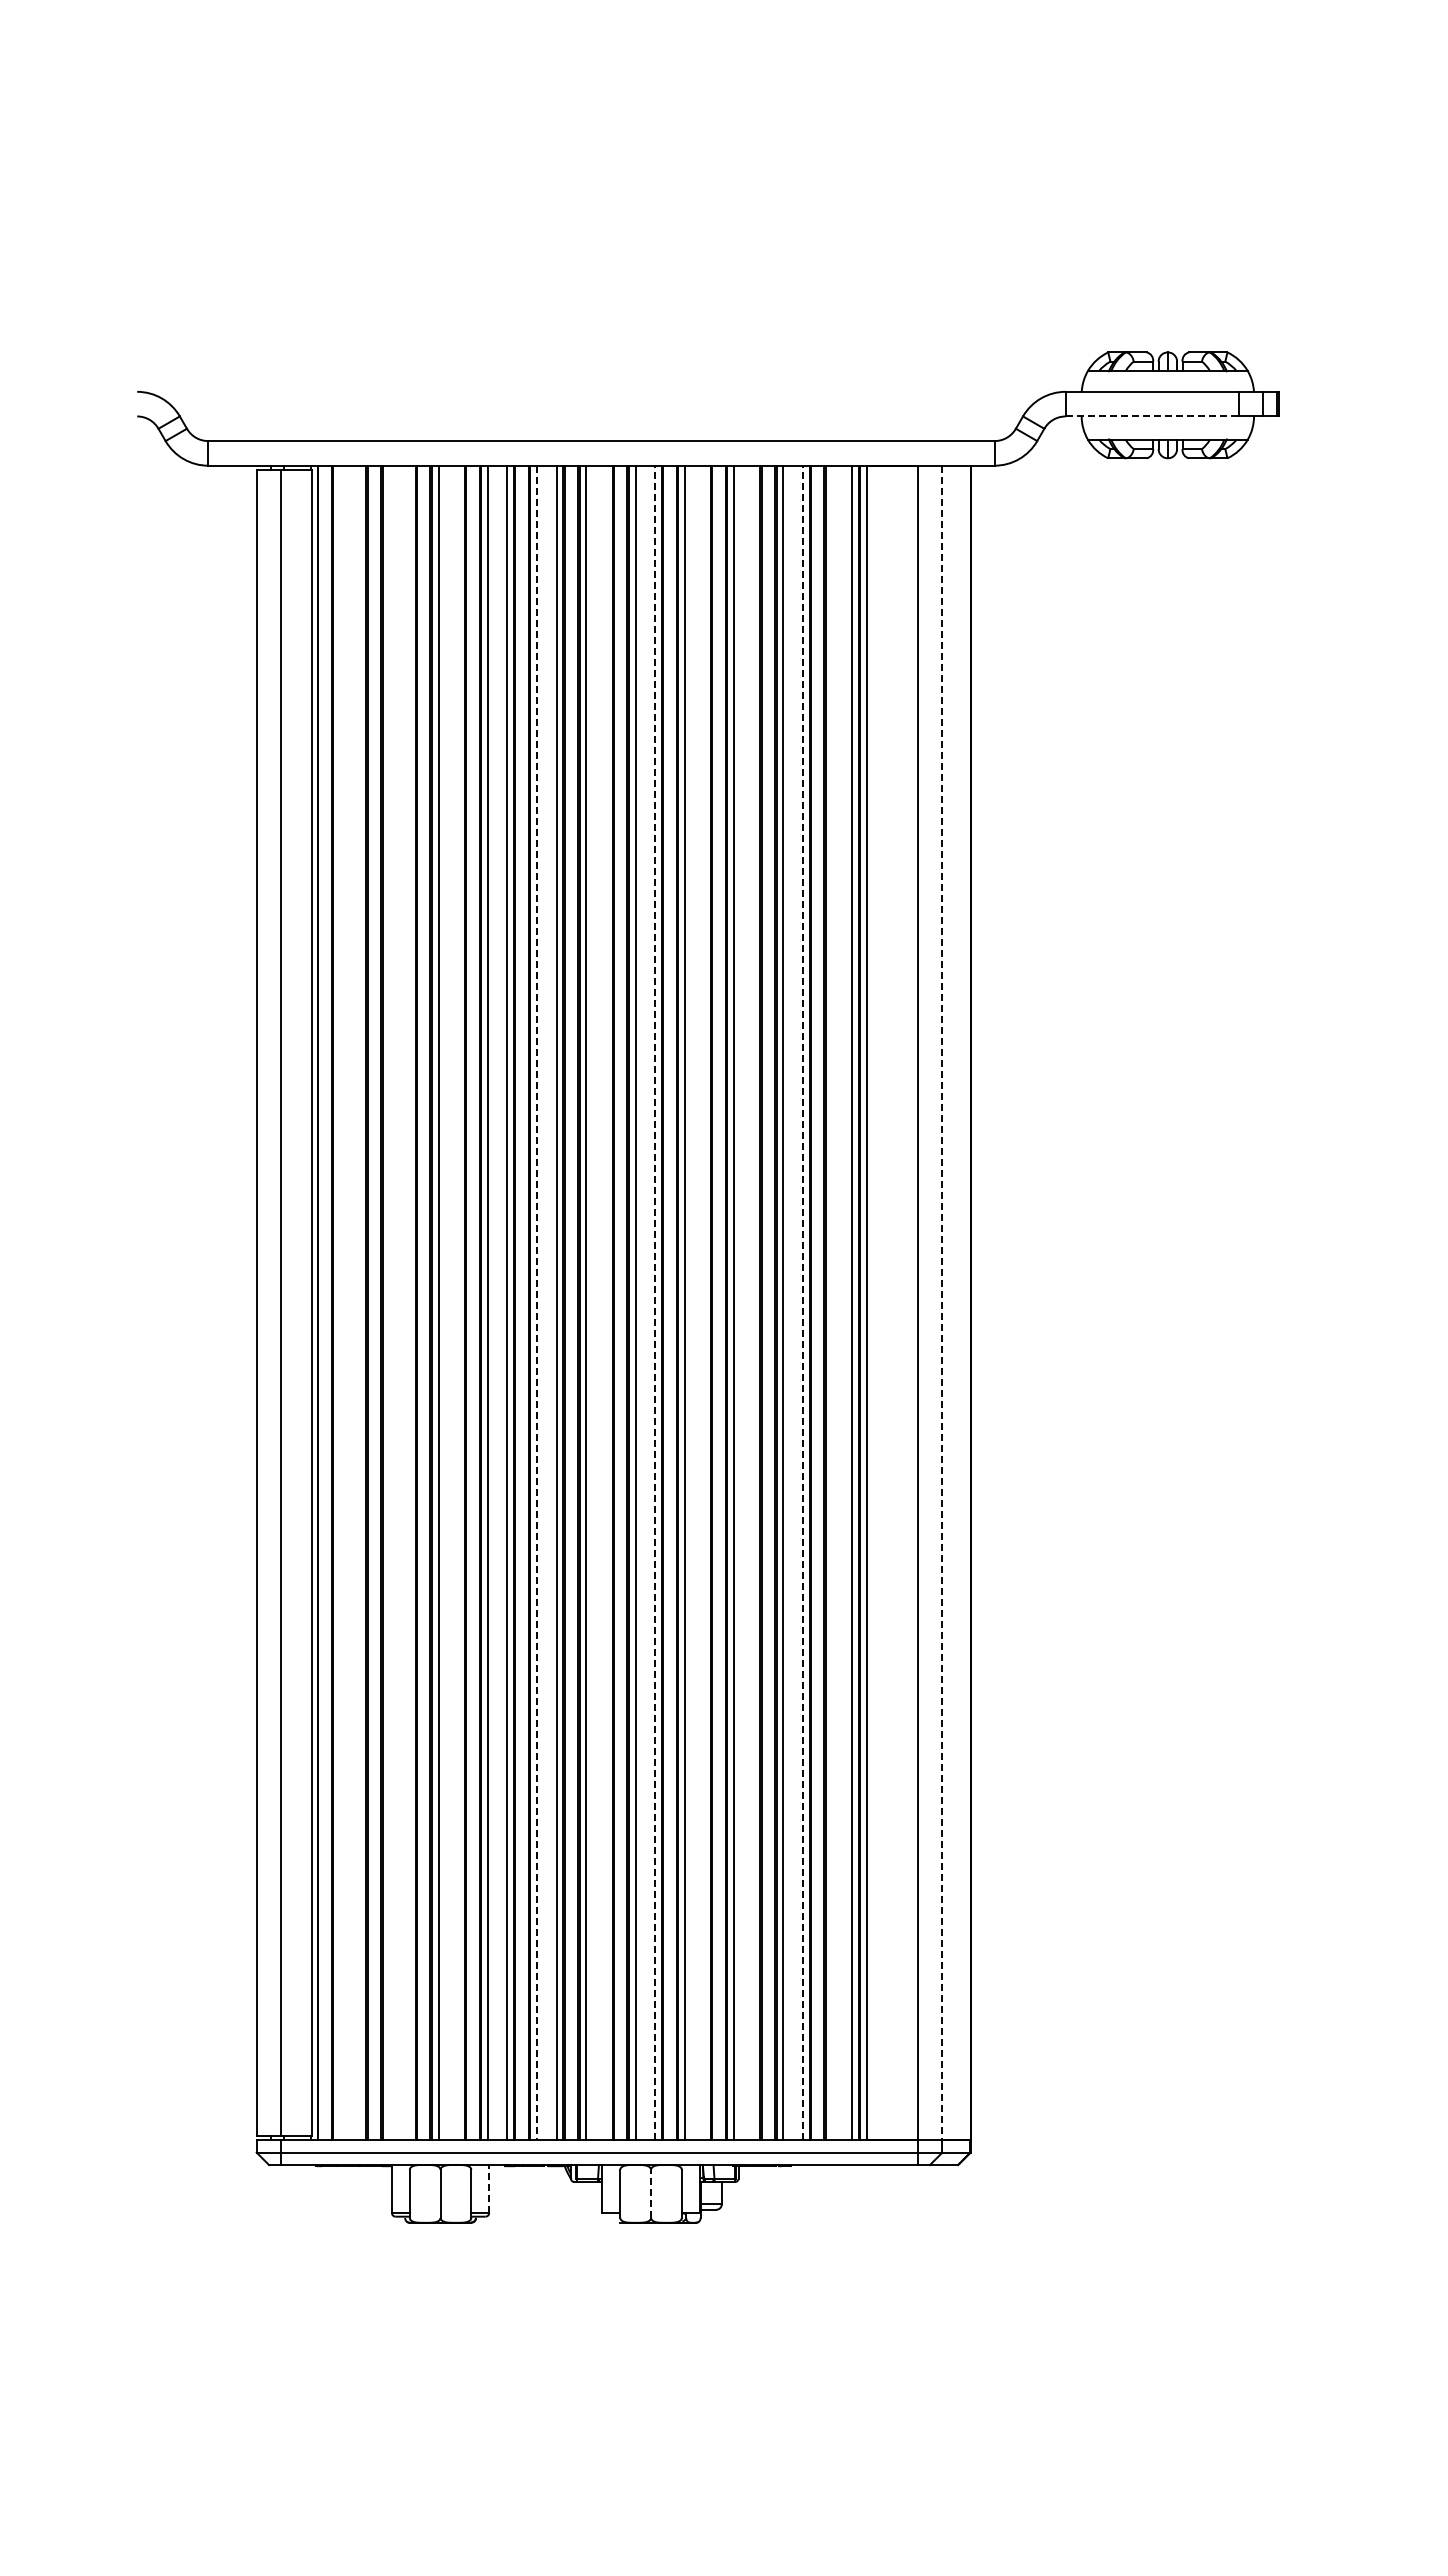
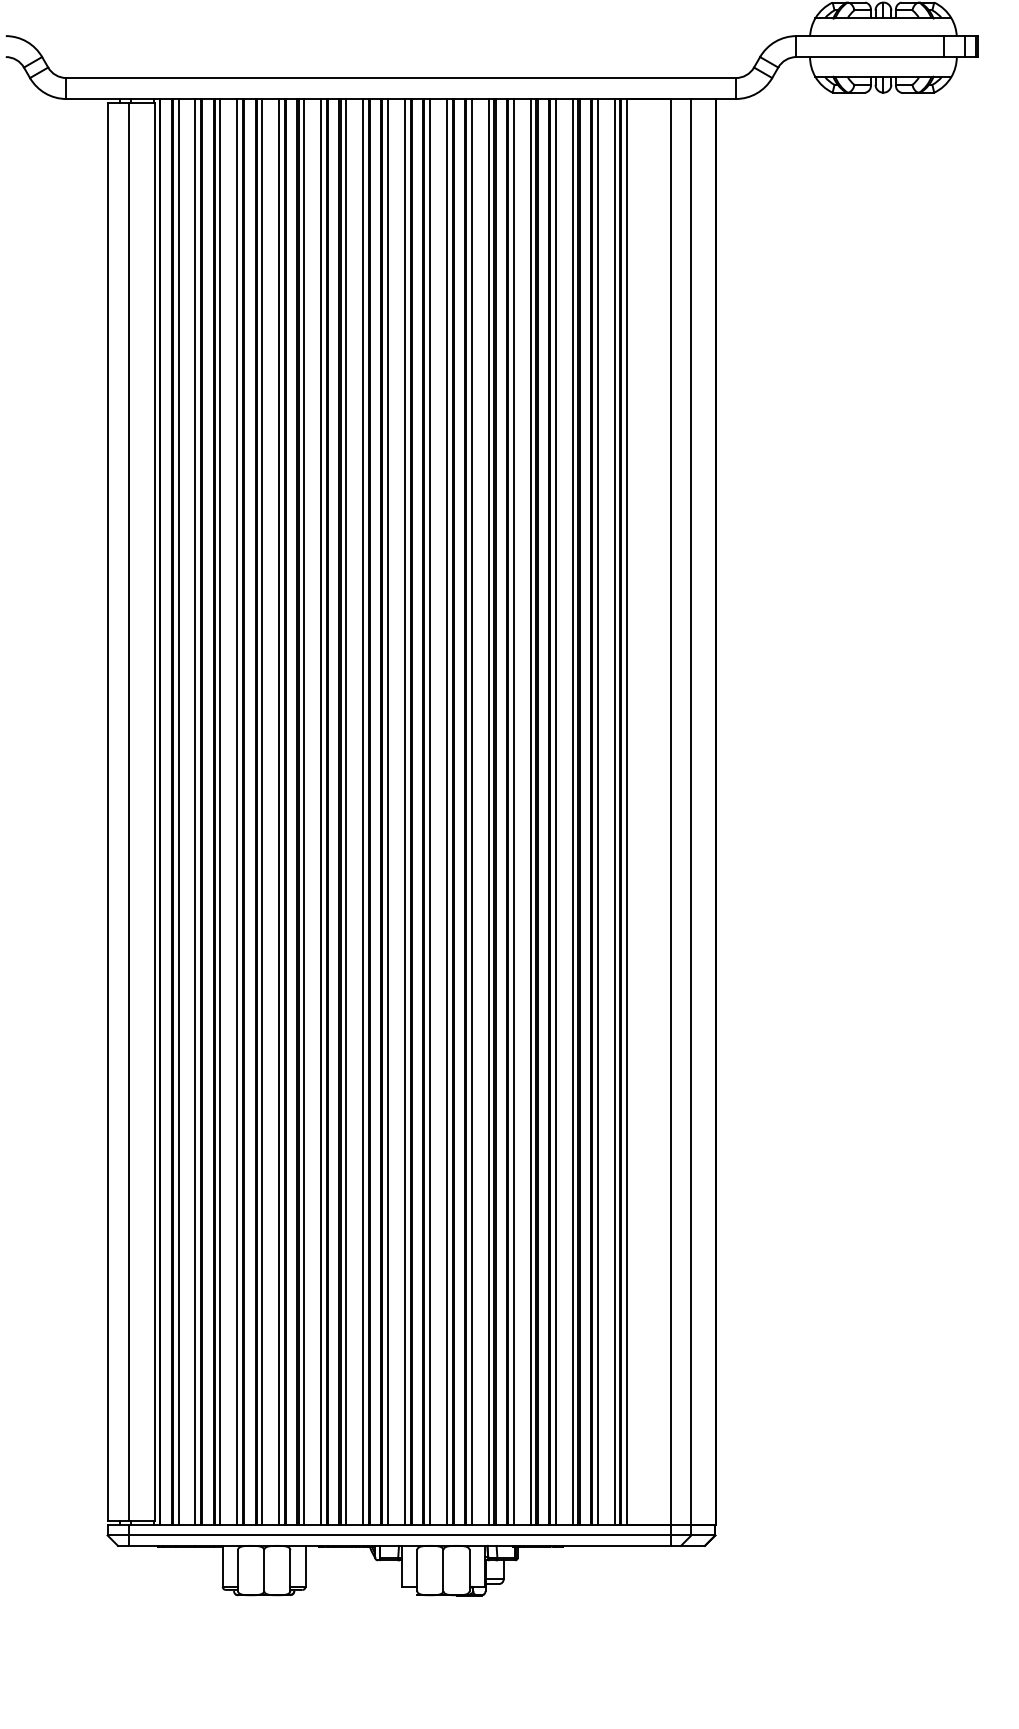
line: (1152, 416) -> (870, 57), dashed -> solid
line: (340, 1302) -> (178, 811), added
line: (359, 1302) -> (195, 811), added
line: (389, 1302) -> (220, 811), added
line: (408, 1302) -> (236, 811), added
line: (458, 1302) -> (279, 811), added
line: (605, 1302) -> (404, 811), added
line: (655, 1302) -> (447, 811), dashed -> solid
line: (704, 1302) -> (488, 811), added
line: (753, 1302) -> (530, 811), added
line: (802, 1302) -> (572, 811), dashed -> solid
line: (832, 1302) -> (597, 811), added
line: (537, 1303) -> (346, 812), dashed -> solid
line: (942, 1303) -> (691, 812), dashed -> solid
line: (489, 2188) -> (305, 1565), dashed -> solid
line: (651, 2193) -> (443, 1570), dashed -> solid

